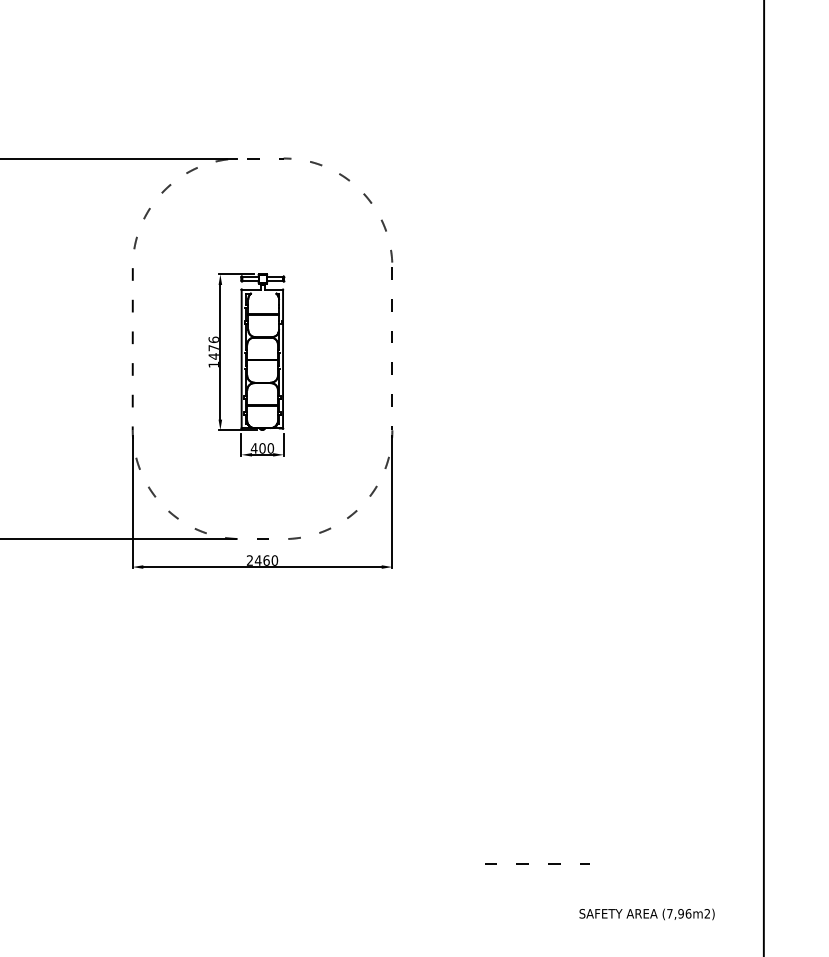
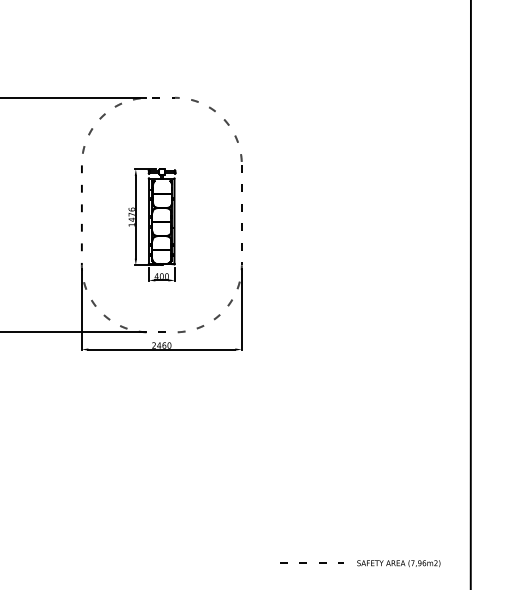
line: (528, 863) -> (306, 562), moved

